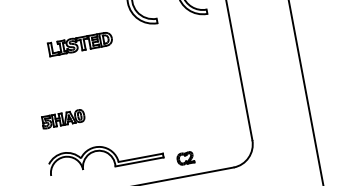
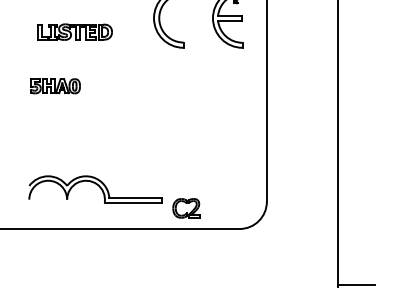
part: (79, 43) -> (74, 31), moved
part: (63, 119) -> (55, 86), moved
part: (185, 158) -> (186, 208), size x1.43

